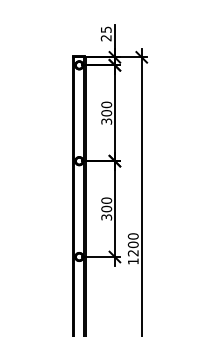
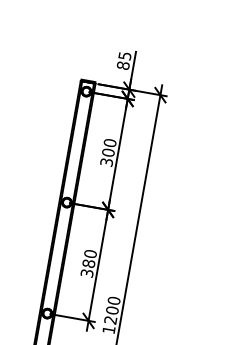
text: (106, 38) -> (123, 66), 25 -> 85
text: (106, 208) -> (88, 262), 300 -> 380

